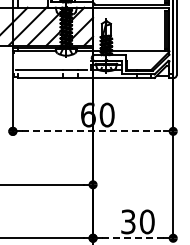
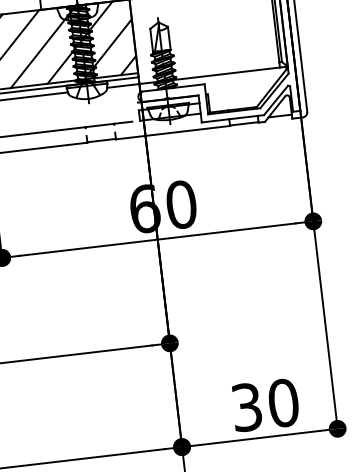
line: (93, 131) -> (158, 239), dashed -> solid
line: (133, 238) -> (260, 438), dashed -> solid

